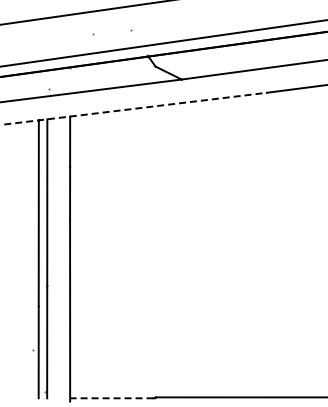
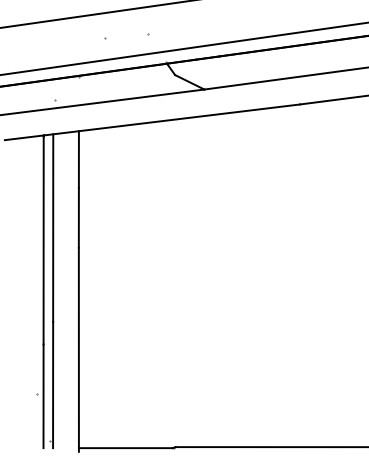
line: (136, 108) -> (153, 122), dashed -> solid
line: (111, 398) -> (125, 448), dashed -> solid

